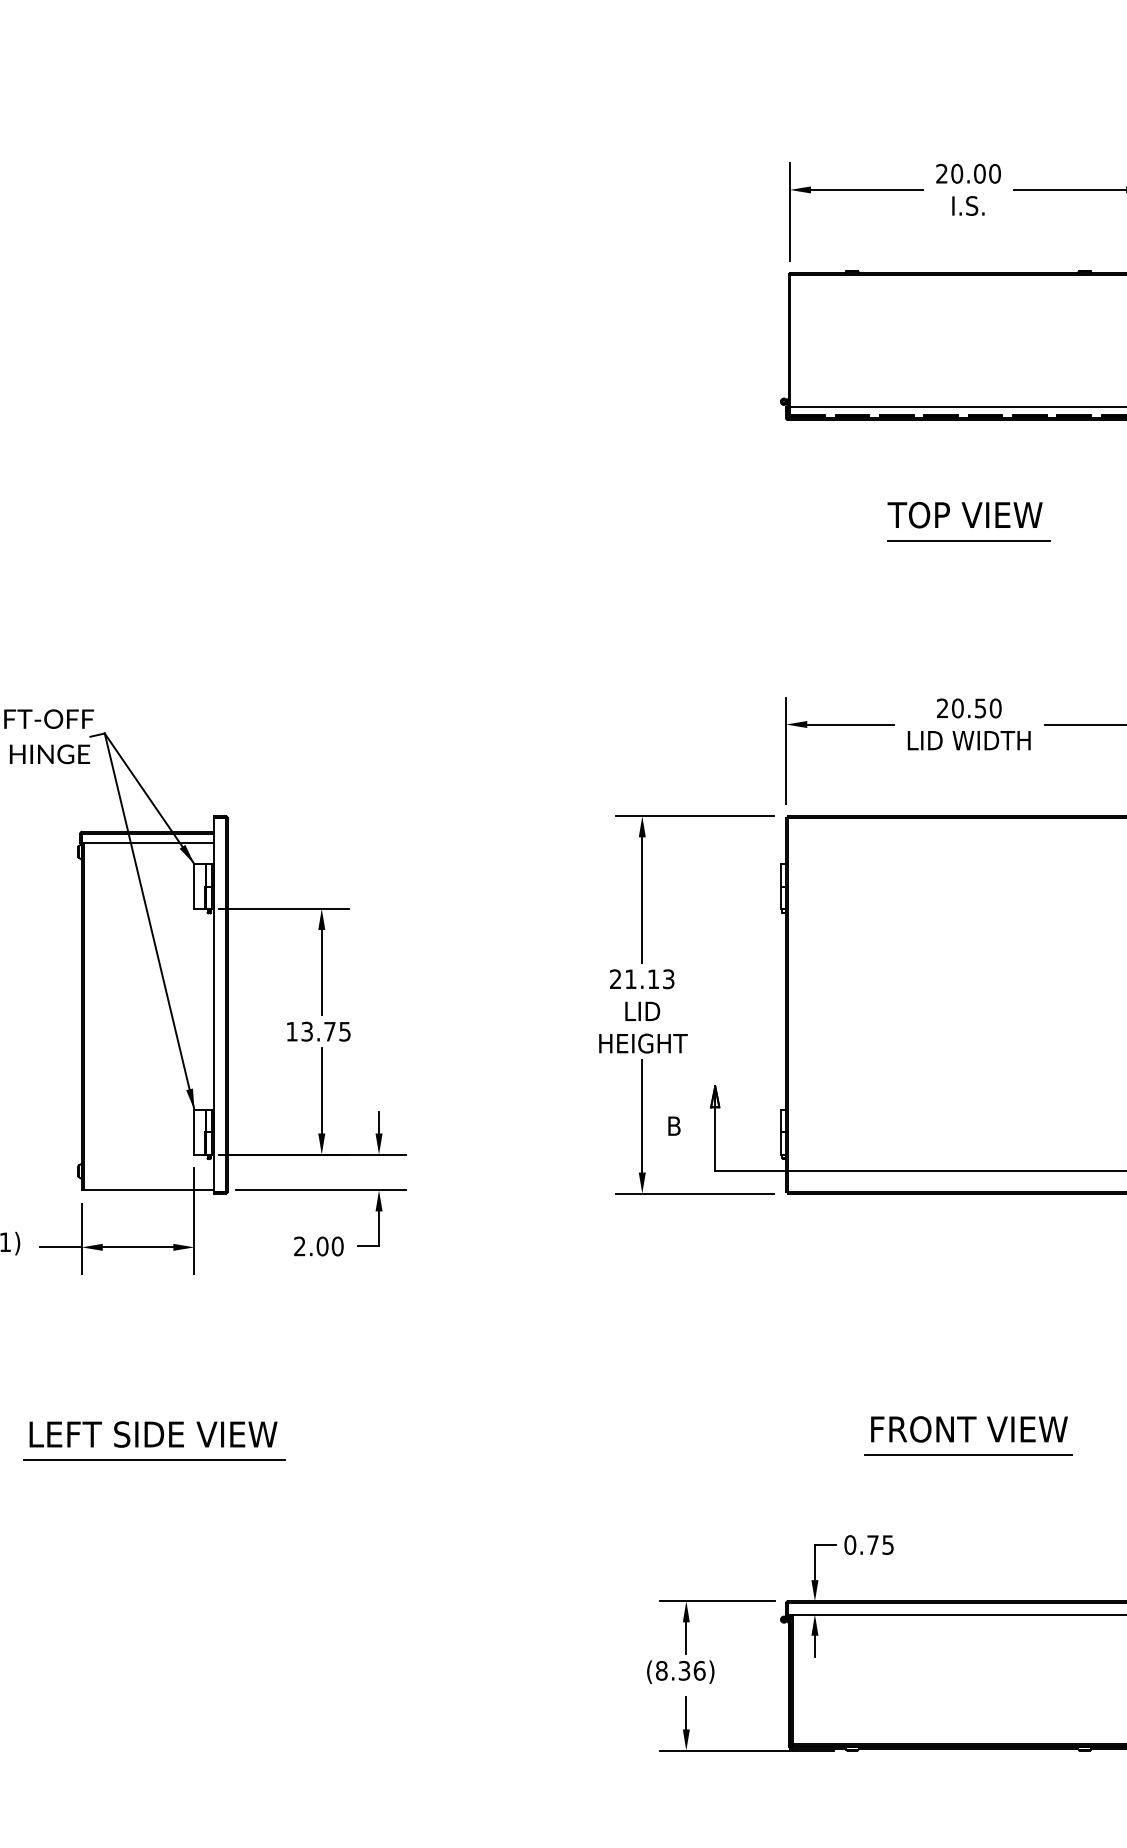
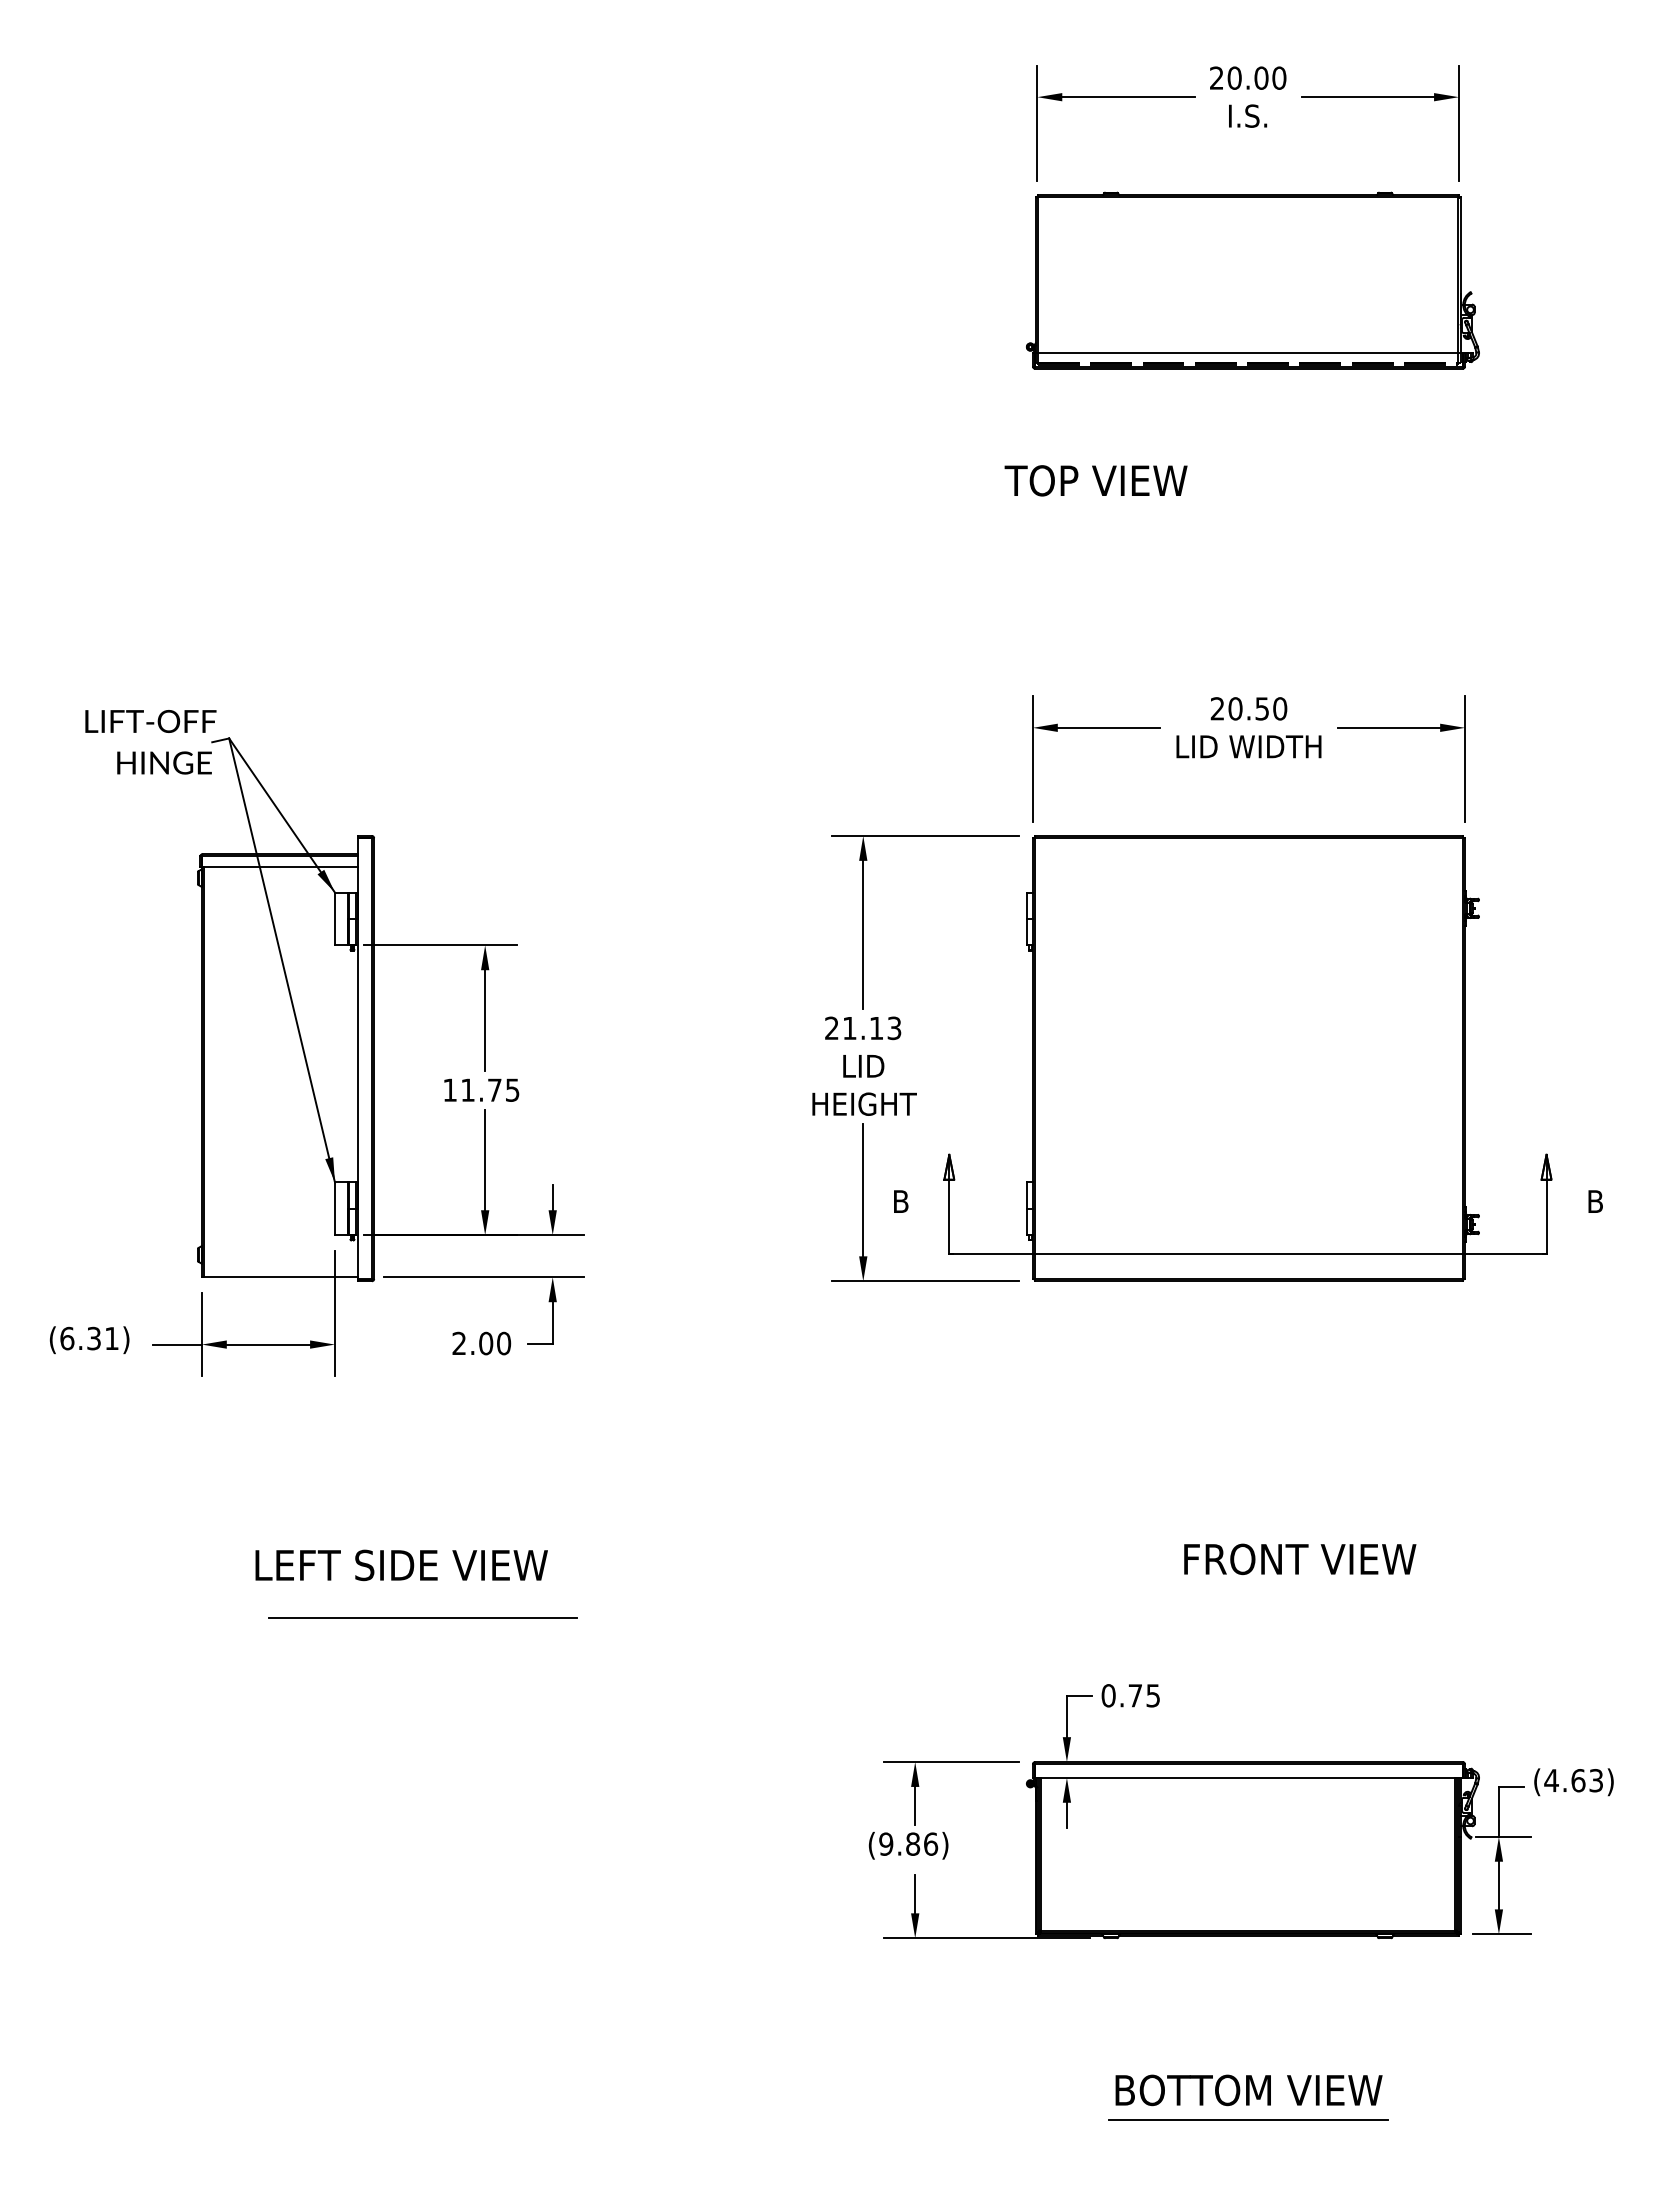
text: (964, 514) -> (1095, 480), moved
line: (968, 540) -> (1248, 510), removed
text: (306, 1031) -> (467, 1089), 13.75 -> 11.75
text: (969, 1429) -> (1300, 1559), moved
text: (153, 1434) -> (401, 1565), moved
line: (968, 1454) -> (1248, 1588), removed
line: (154, 1460) -> (422, 1617), moved
text: (673, 1670) -> (899, 1843), (8.36) -> (9.86)

